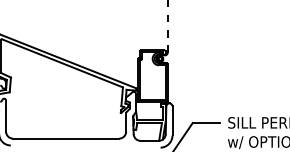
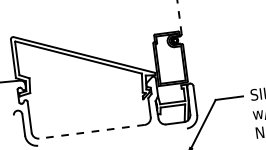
line: (65, 138) -> (91, 131), solid -> dashed

